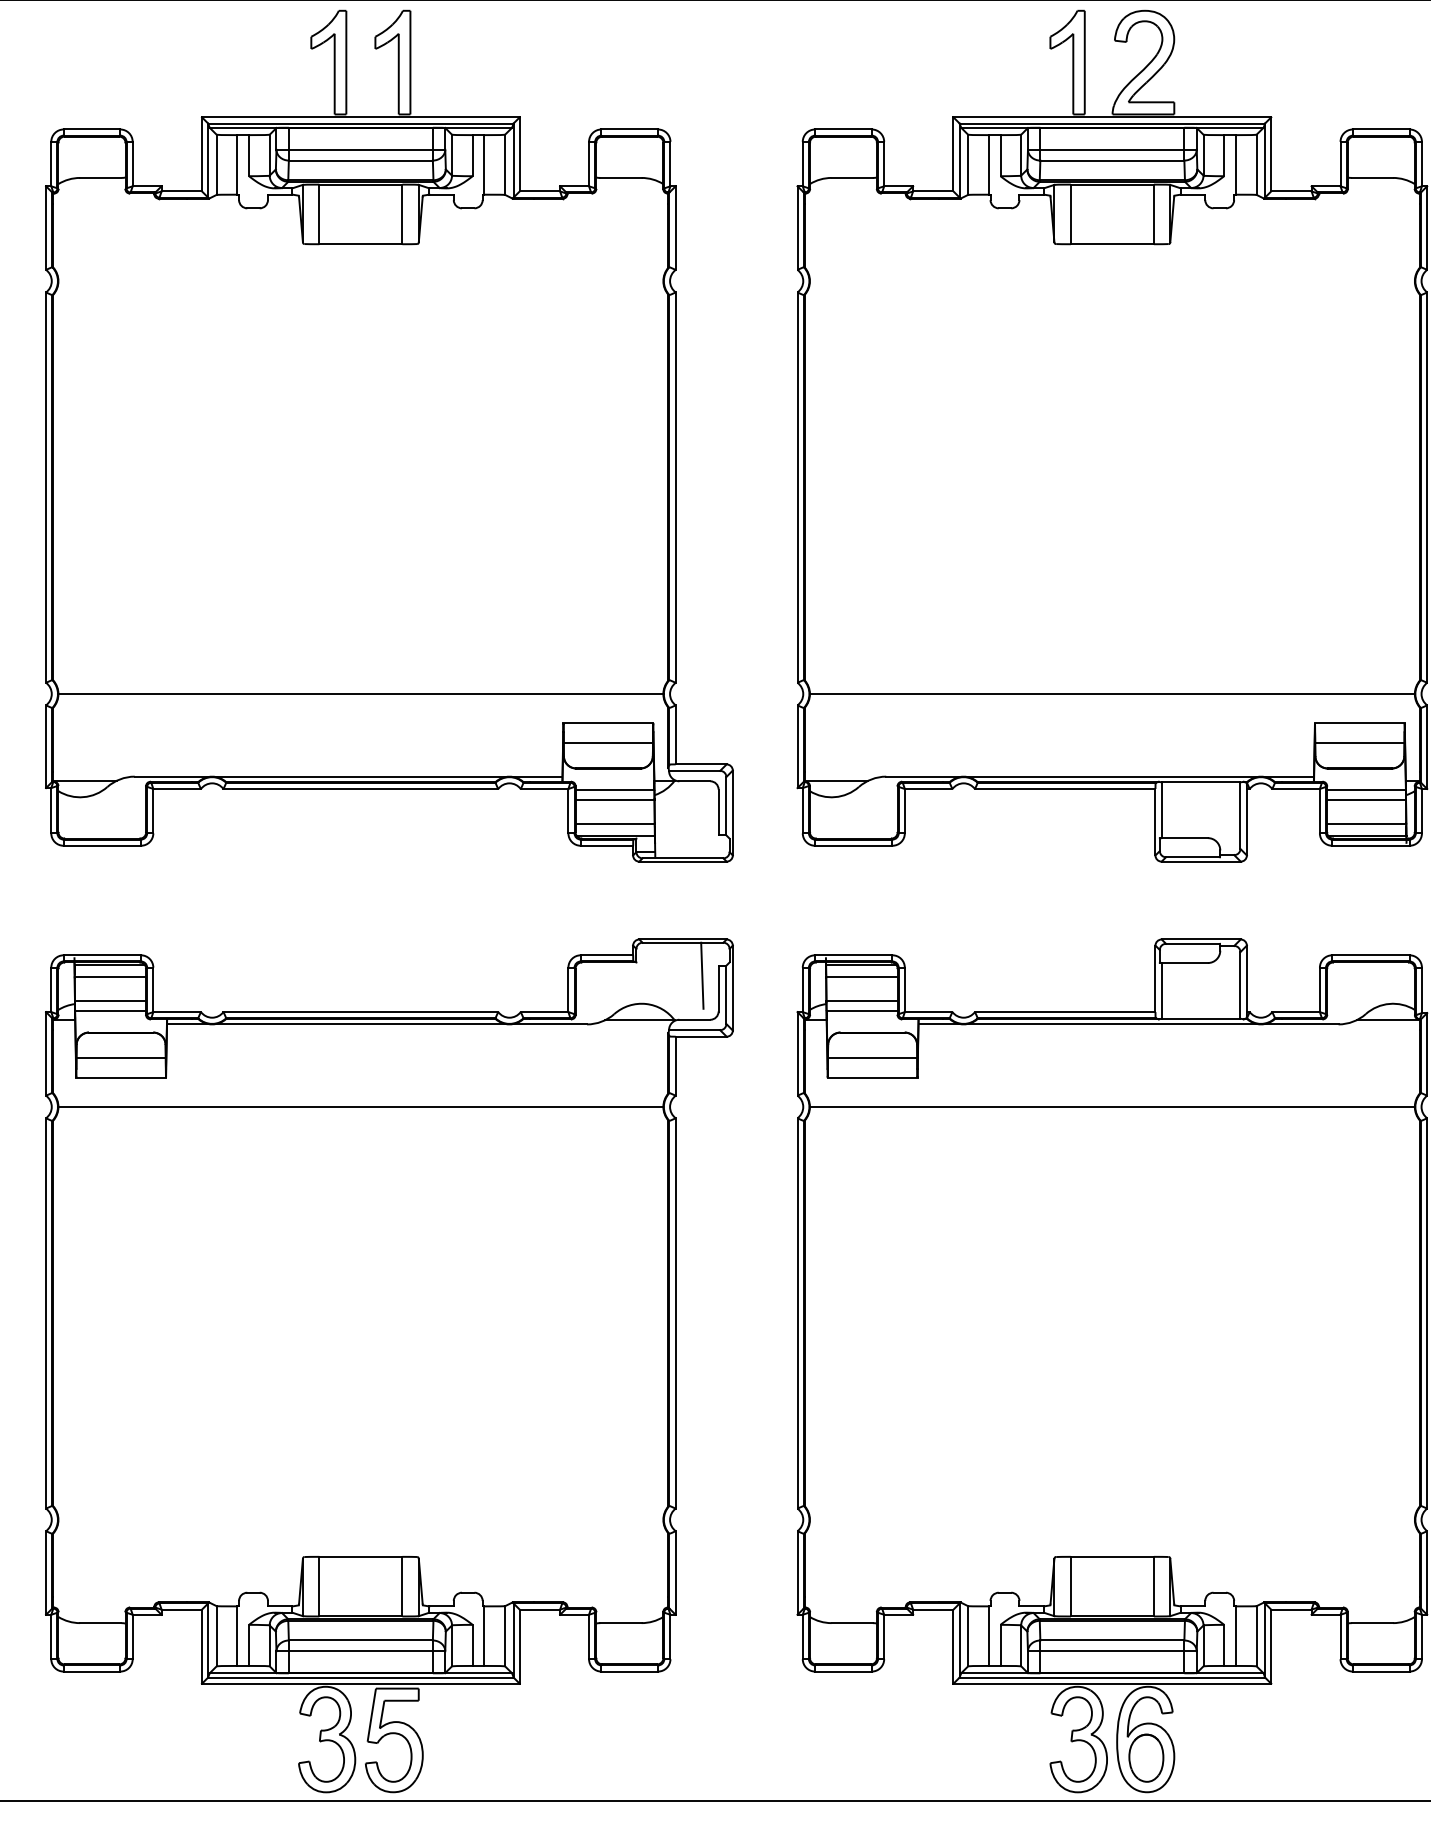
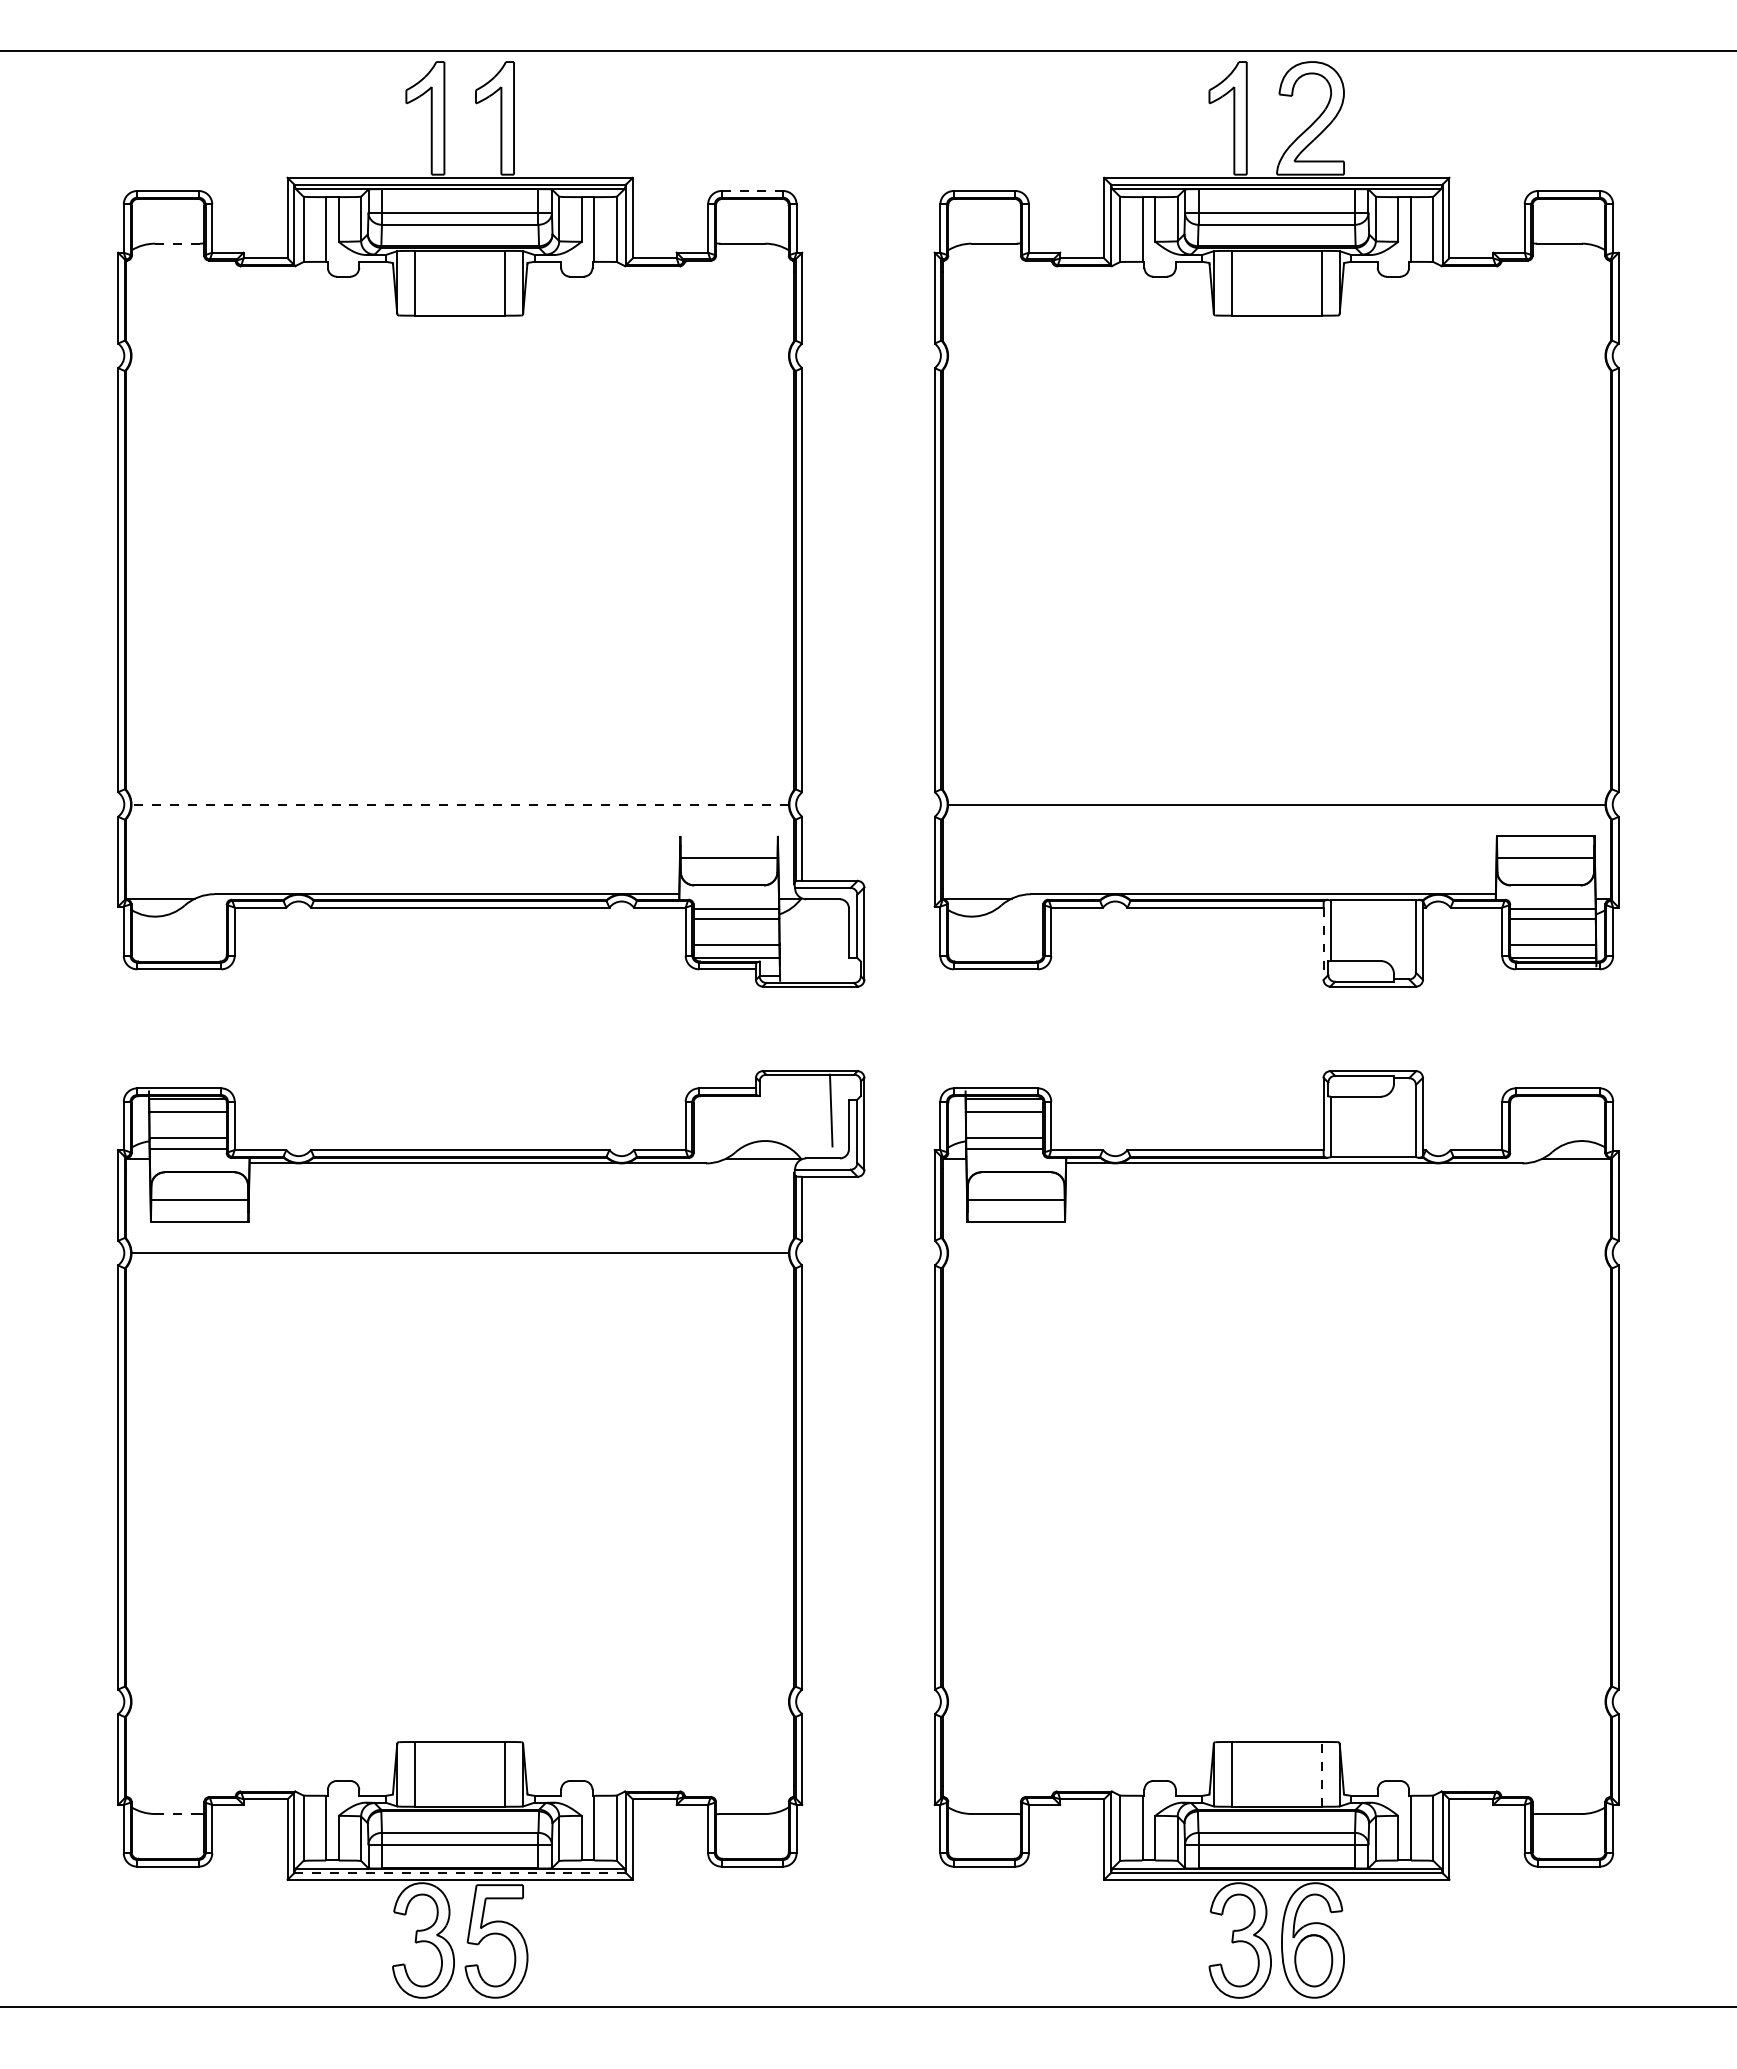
line: (629, 129) -> (752, 191), solid -> dashed
line: (100, 177) -> (177, 243), solid -> dashed
line: (361, 694) -> (460, 804), solid -> dashed
line: (608, 722) -> (729, 835), removed
line: (1155, 822) -> (1323, 944), solid -> dashed
line: (1112, 1107) -> (1276, 1253), removed
line: (1153, 1585) -> (1321, 1773), solid -> dashed
line: (100, 1623) -> (177, 1814), solid -> dashed
line: (361, 1677) -> (460, 1873), solid -> dashed

